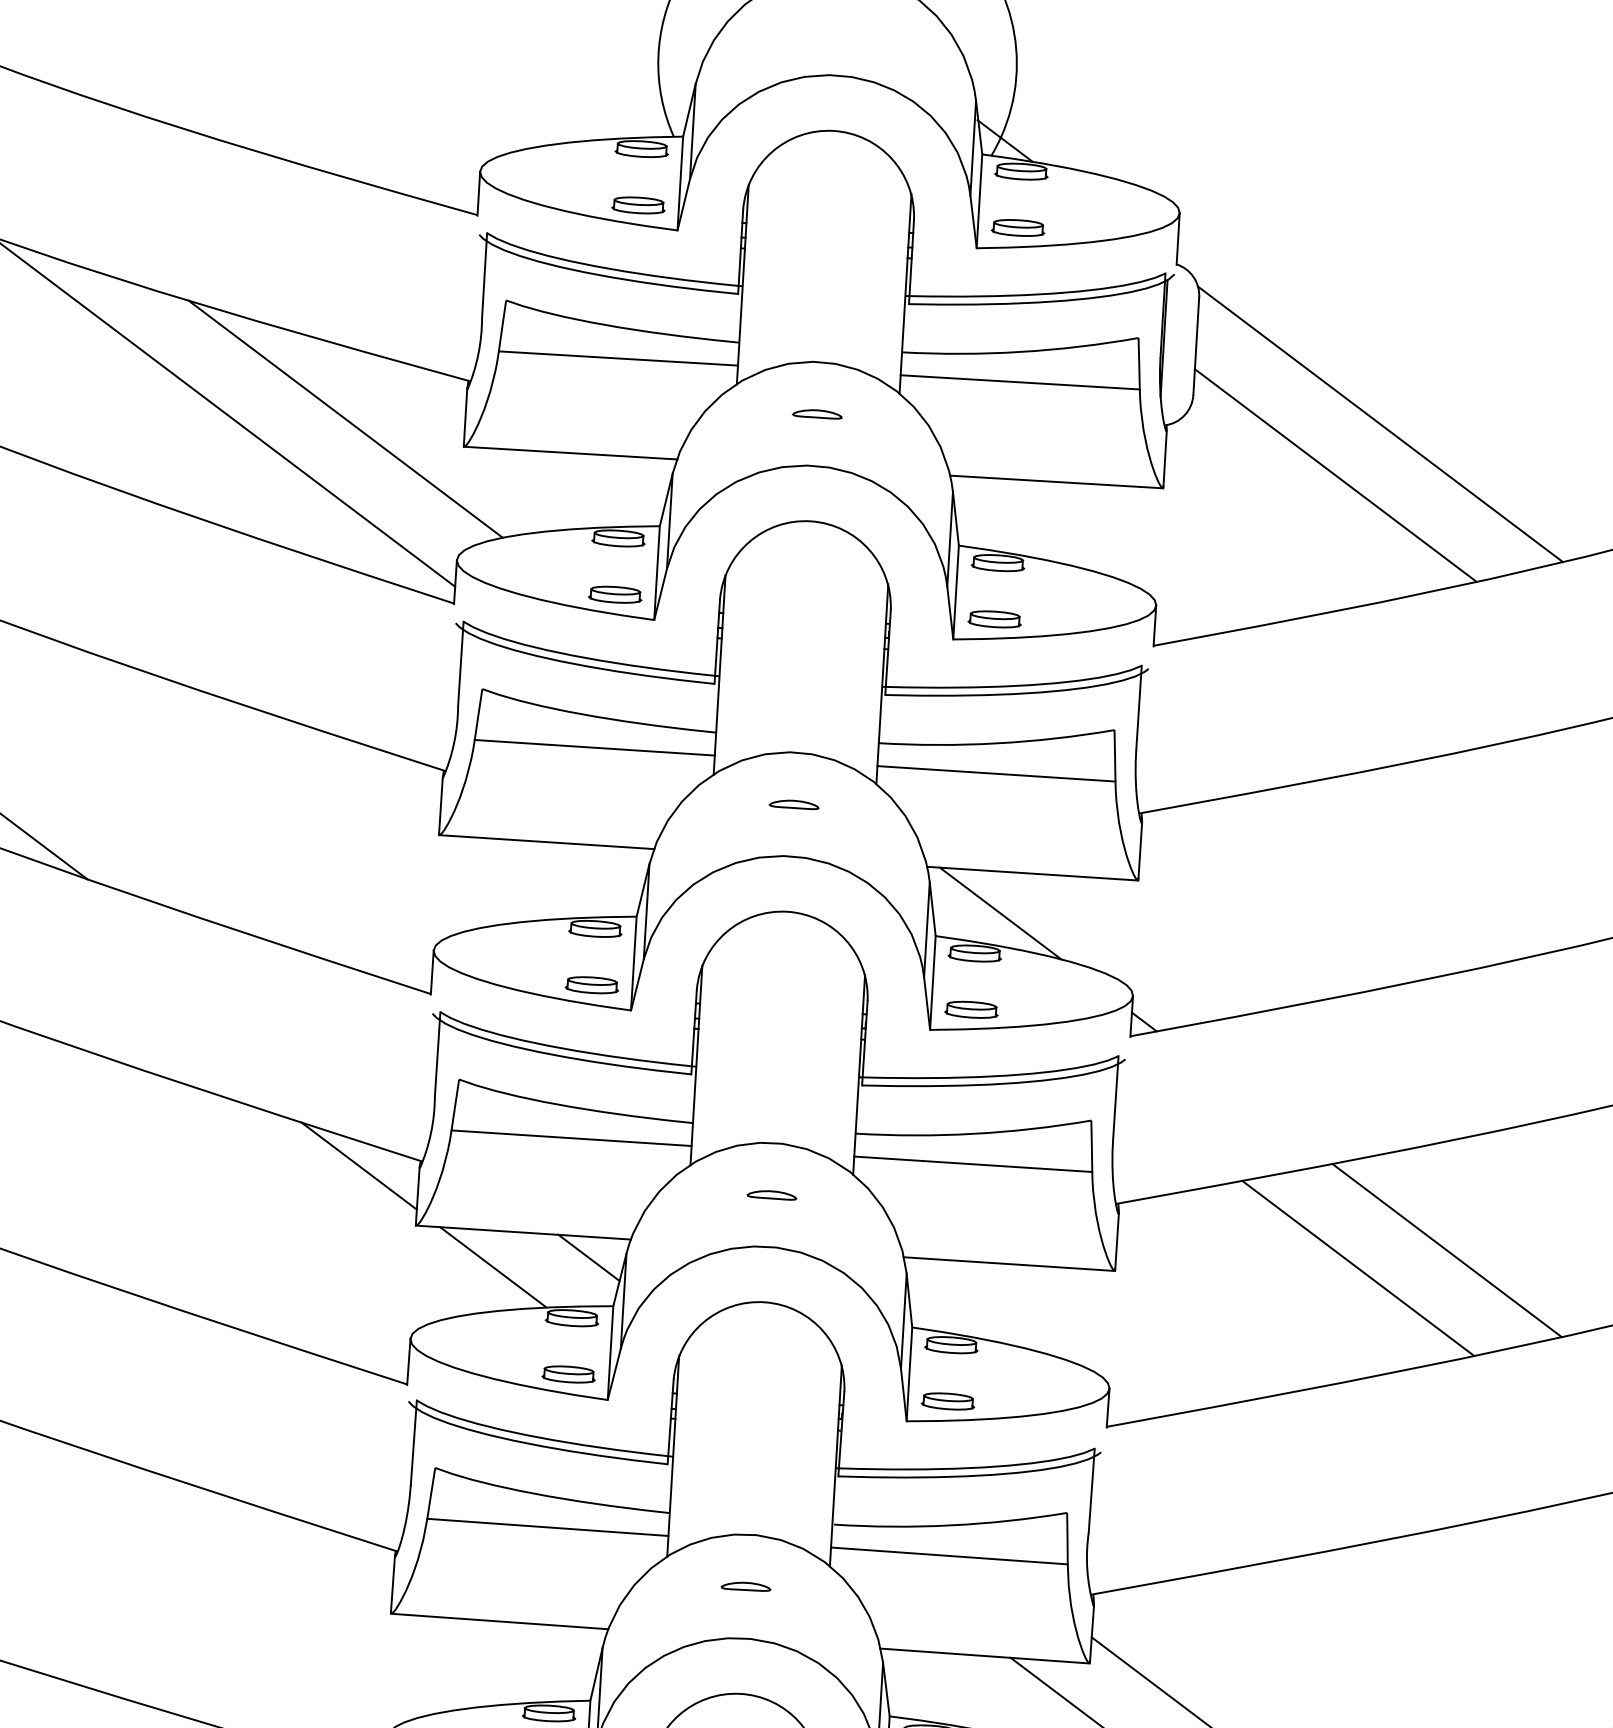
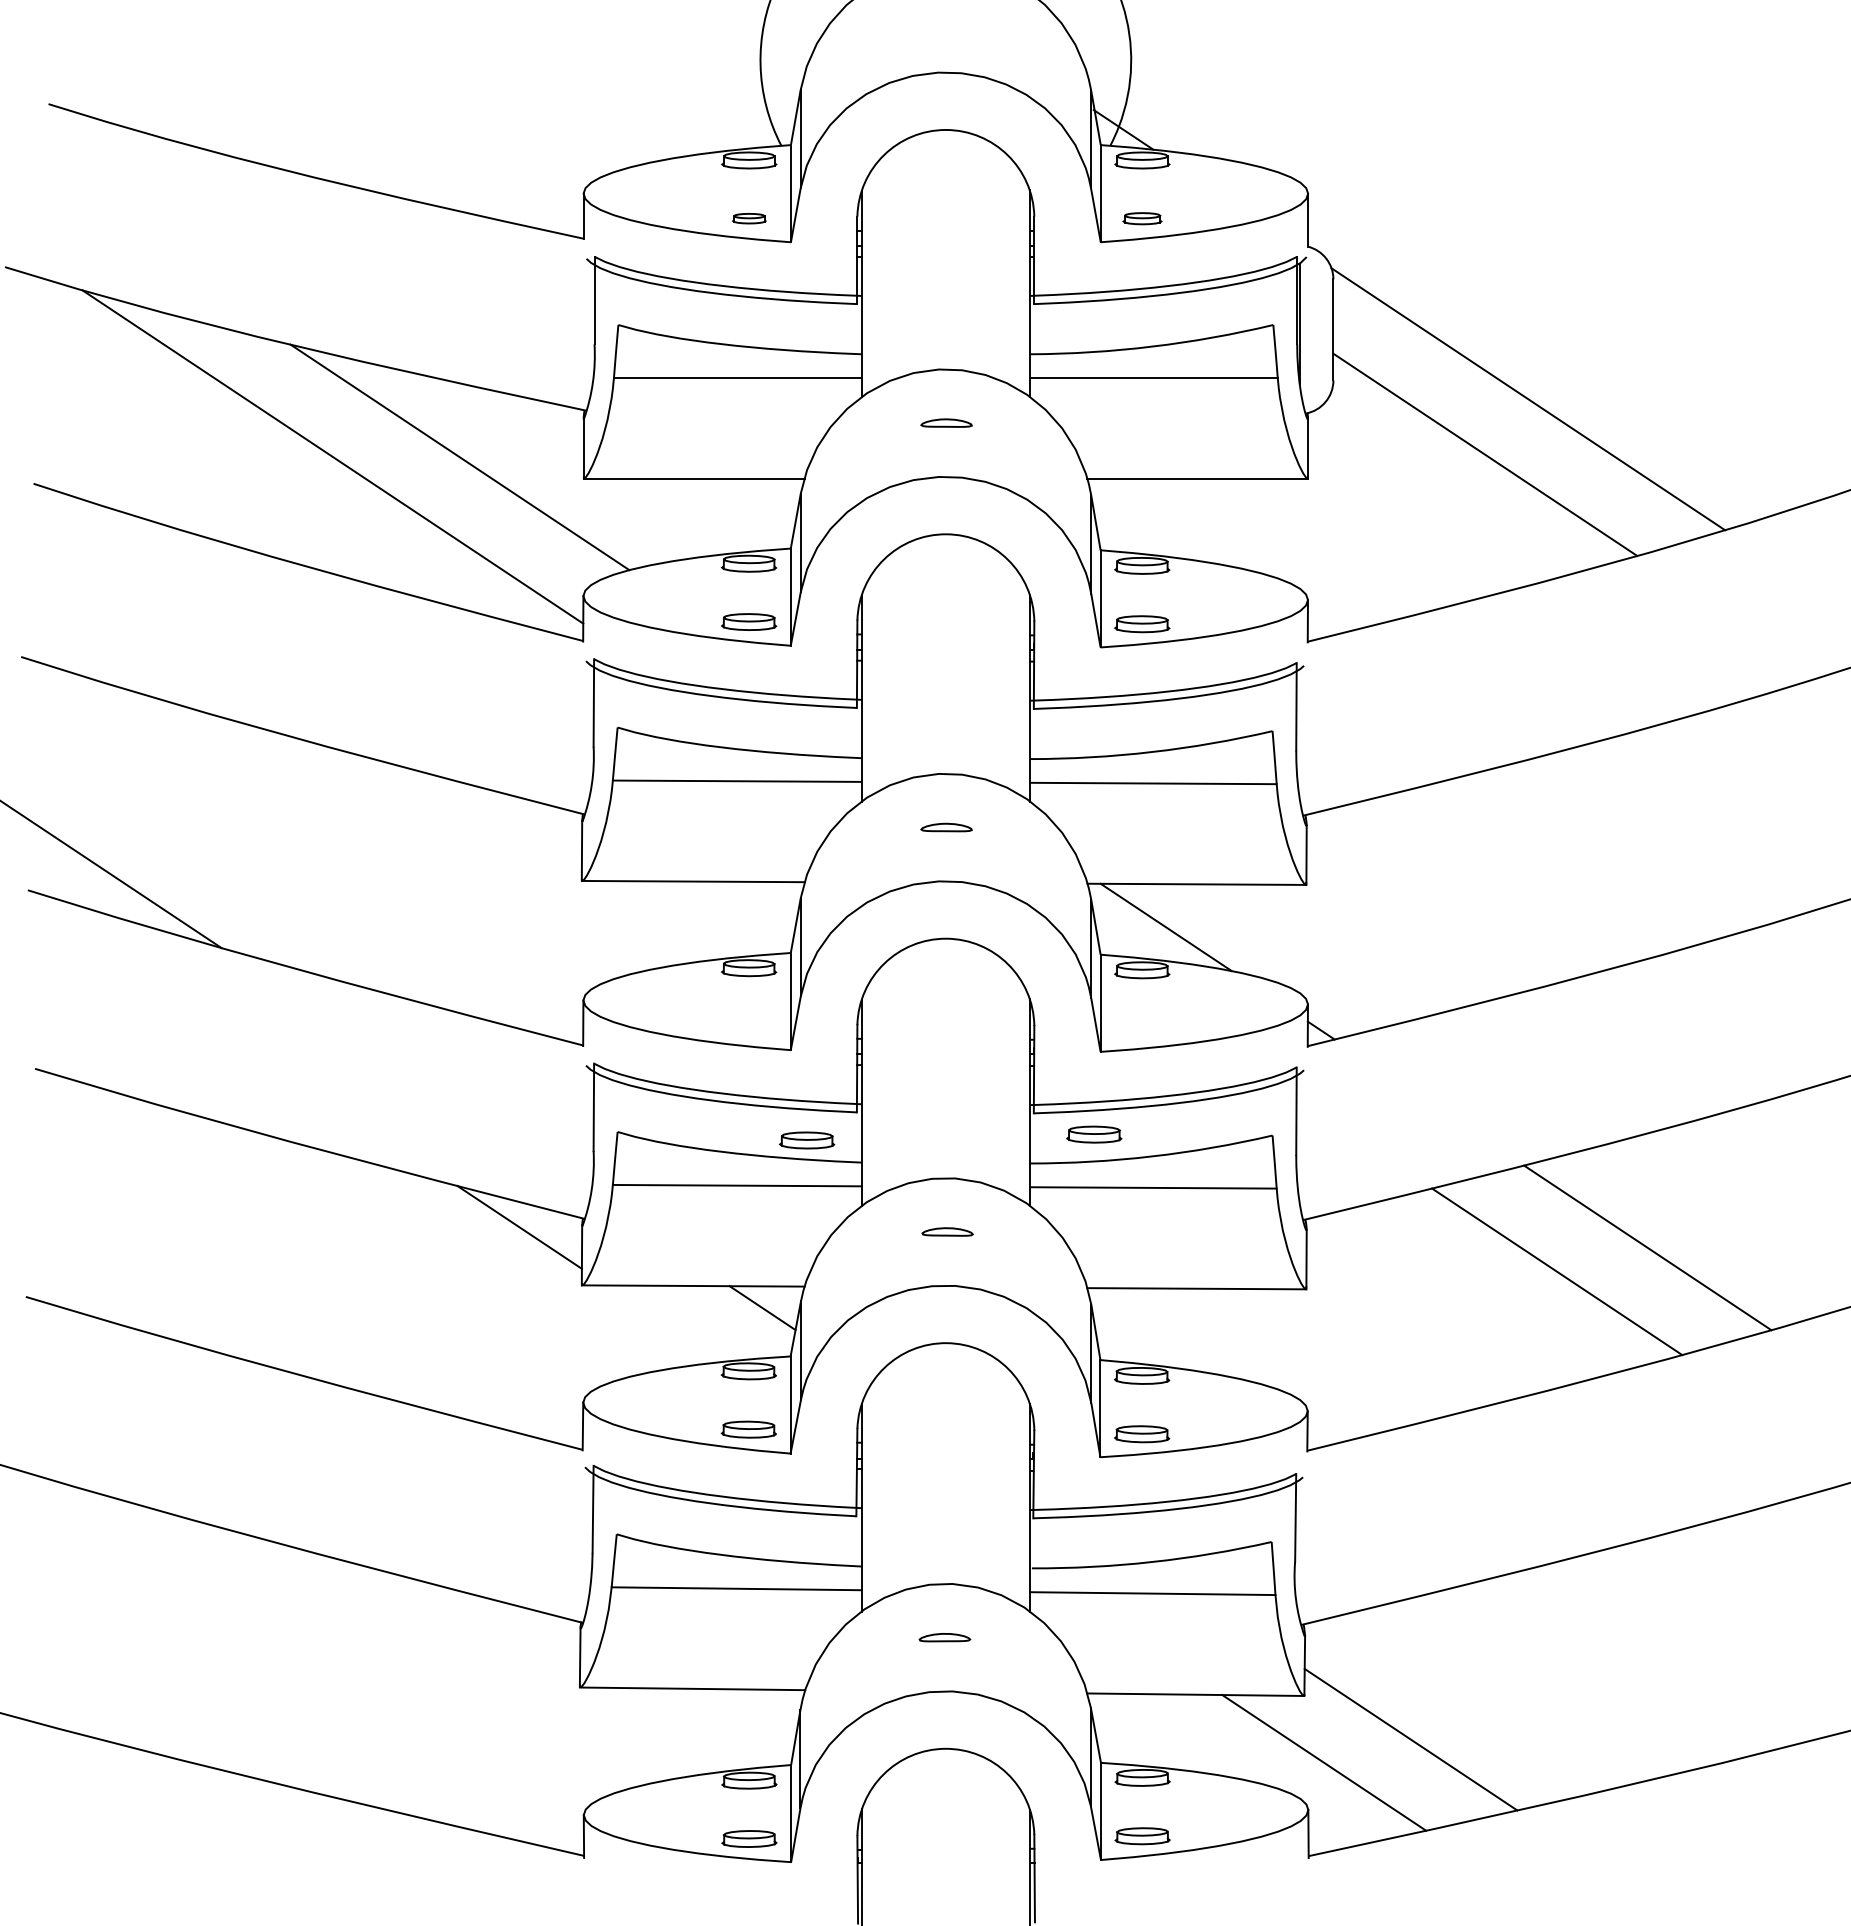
part: (638, 205) -> (749, 218), size x0.6
part: (1018, 227) -> (1142, 218), size x0.7
part: (591, 985) -> (806, 1140), moved
part: (971, 1009) -> (1094, 1134), moved
line: (492, 1267) -> (663, 1323), removed

